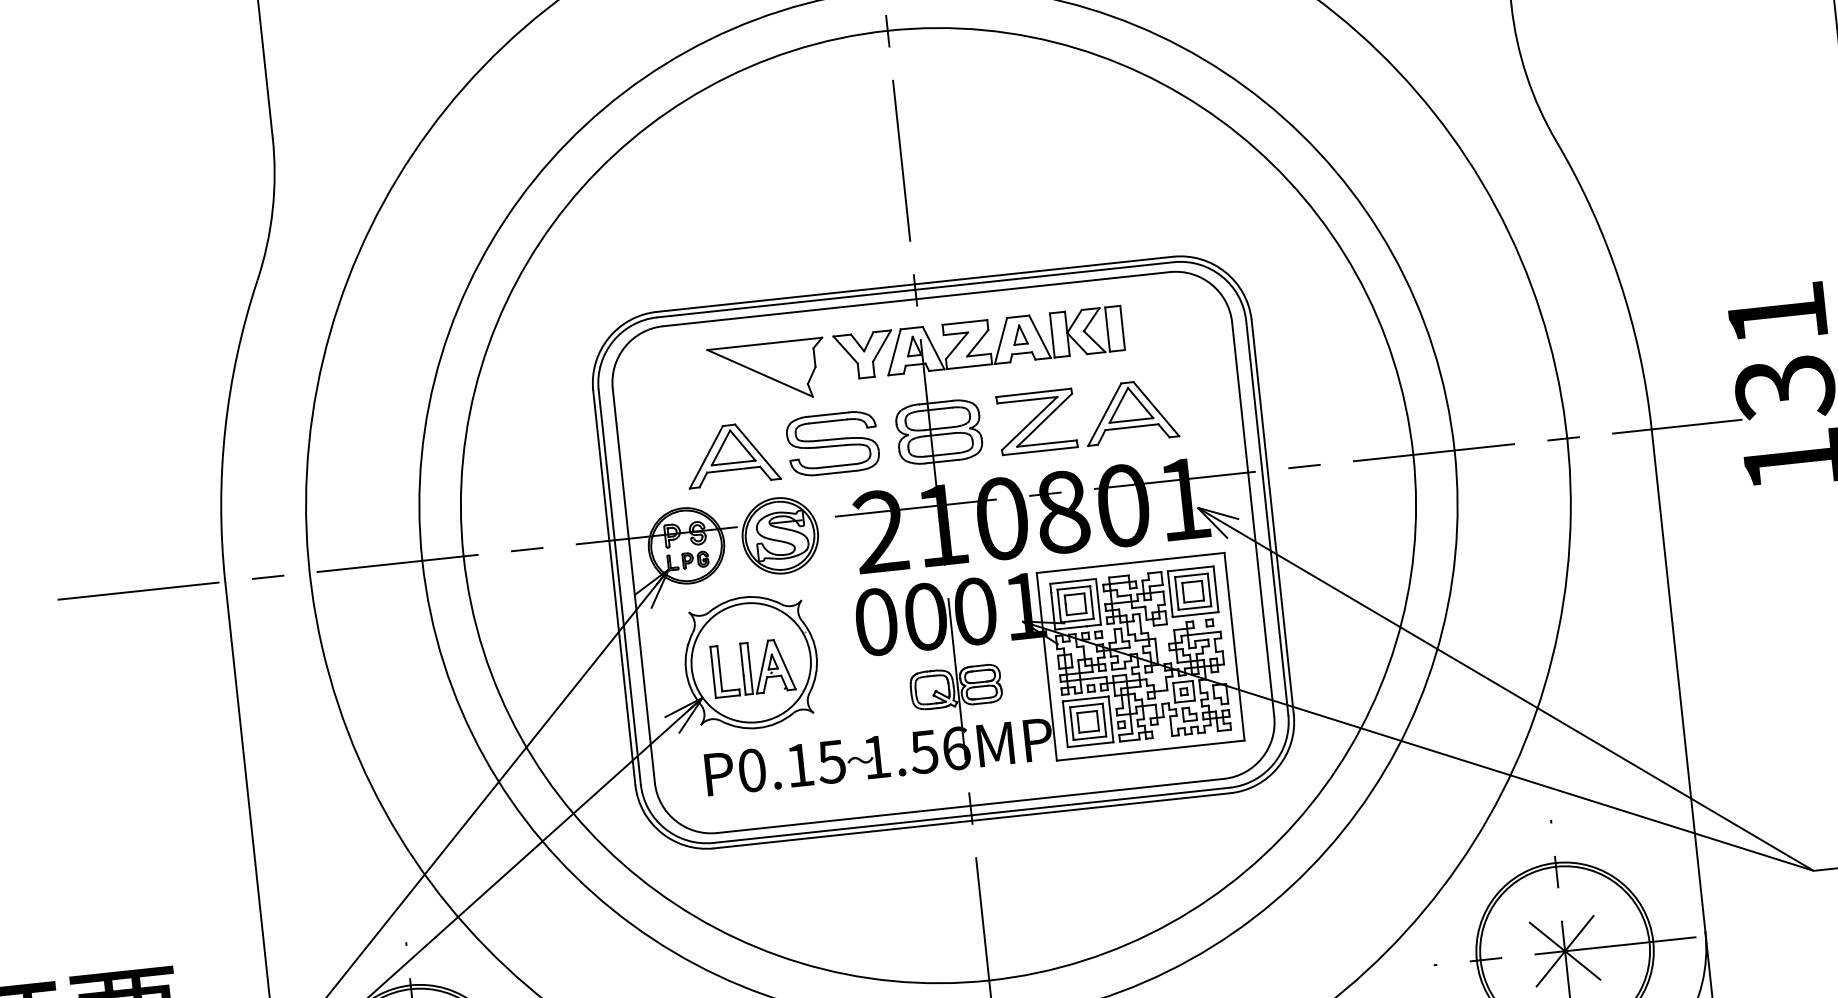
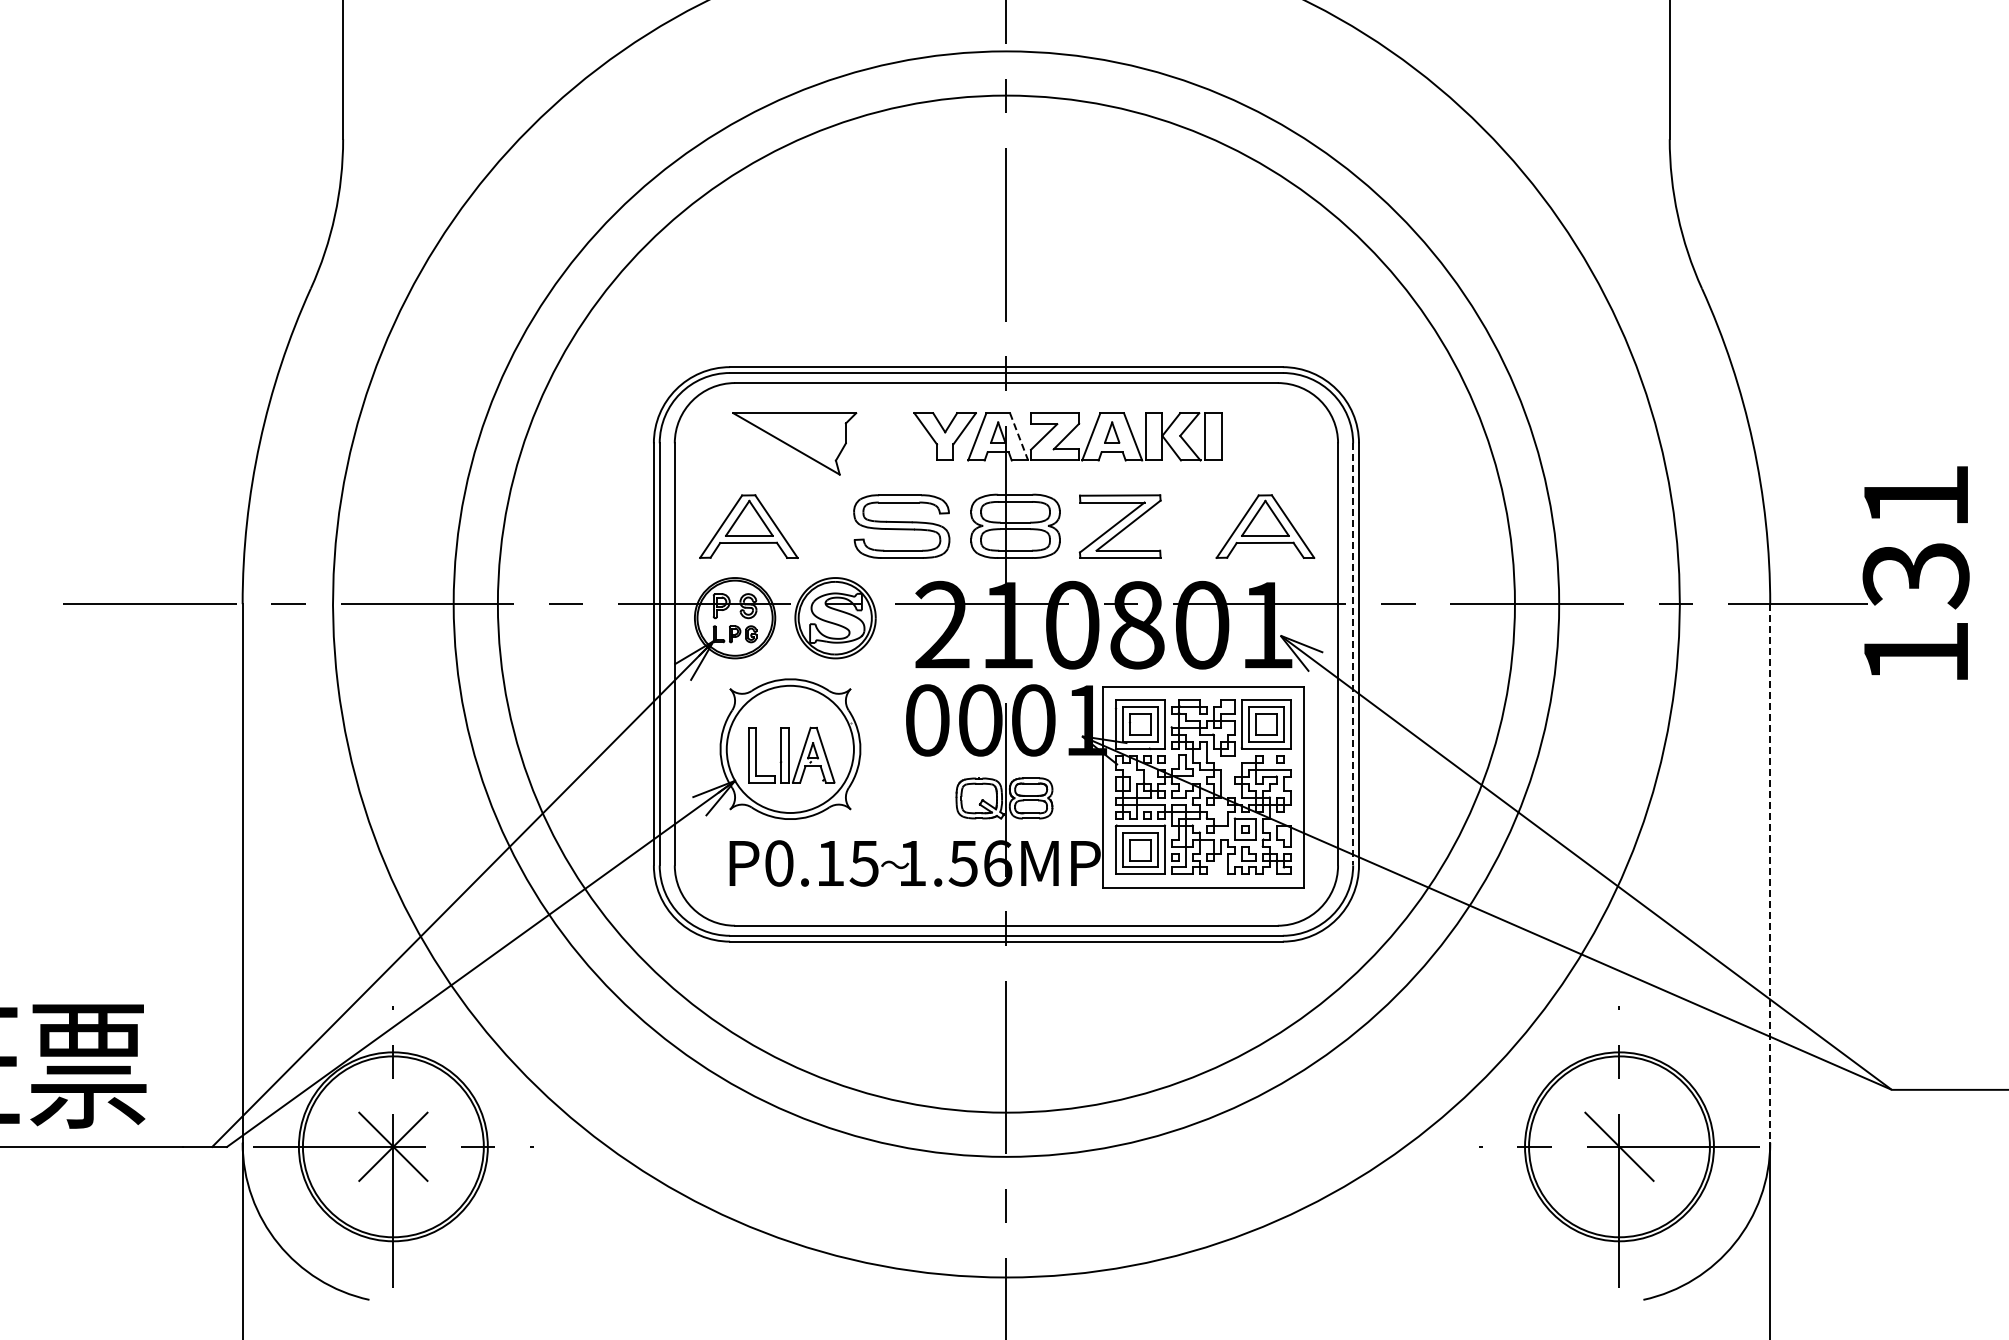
line: (934, 348) -> (1019, 437), solid -> dashed
part: (767, 372) -> (794, 443), moved
part: (1130, 411) -> (1265, 526), moved
part: (731, 454) -> (748, 526), moved
line: (1267, 518) -> (1353, 654), solid -> dashed
line: (1678, 680) -> (1770, 873), solid -> dashed
line: (1565, 950) -> (1619, 1146), removed

